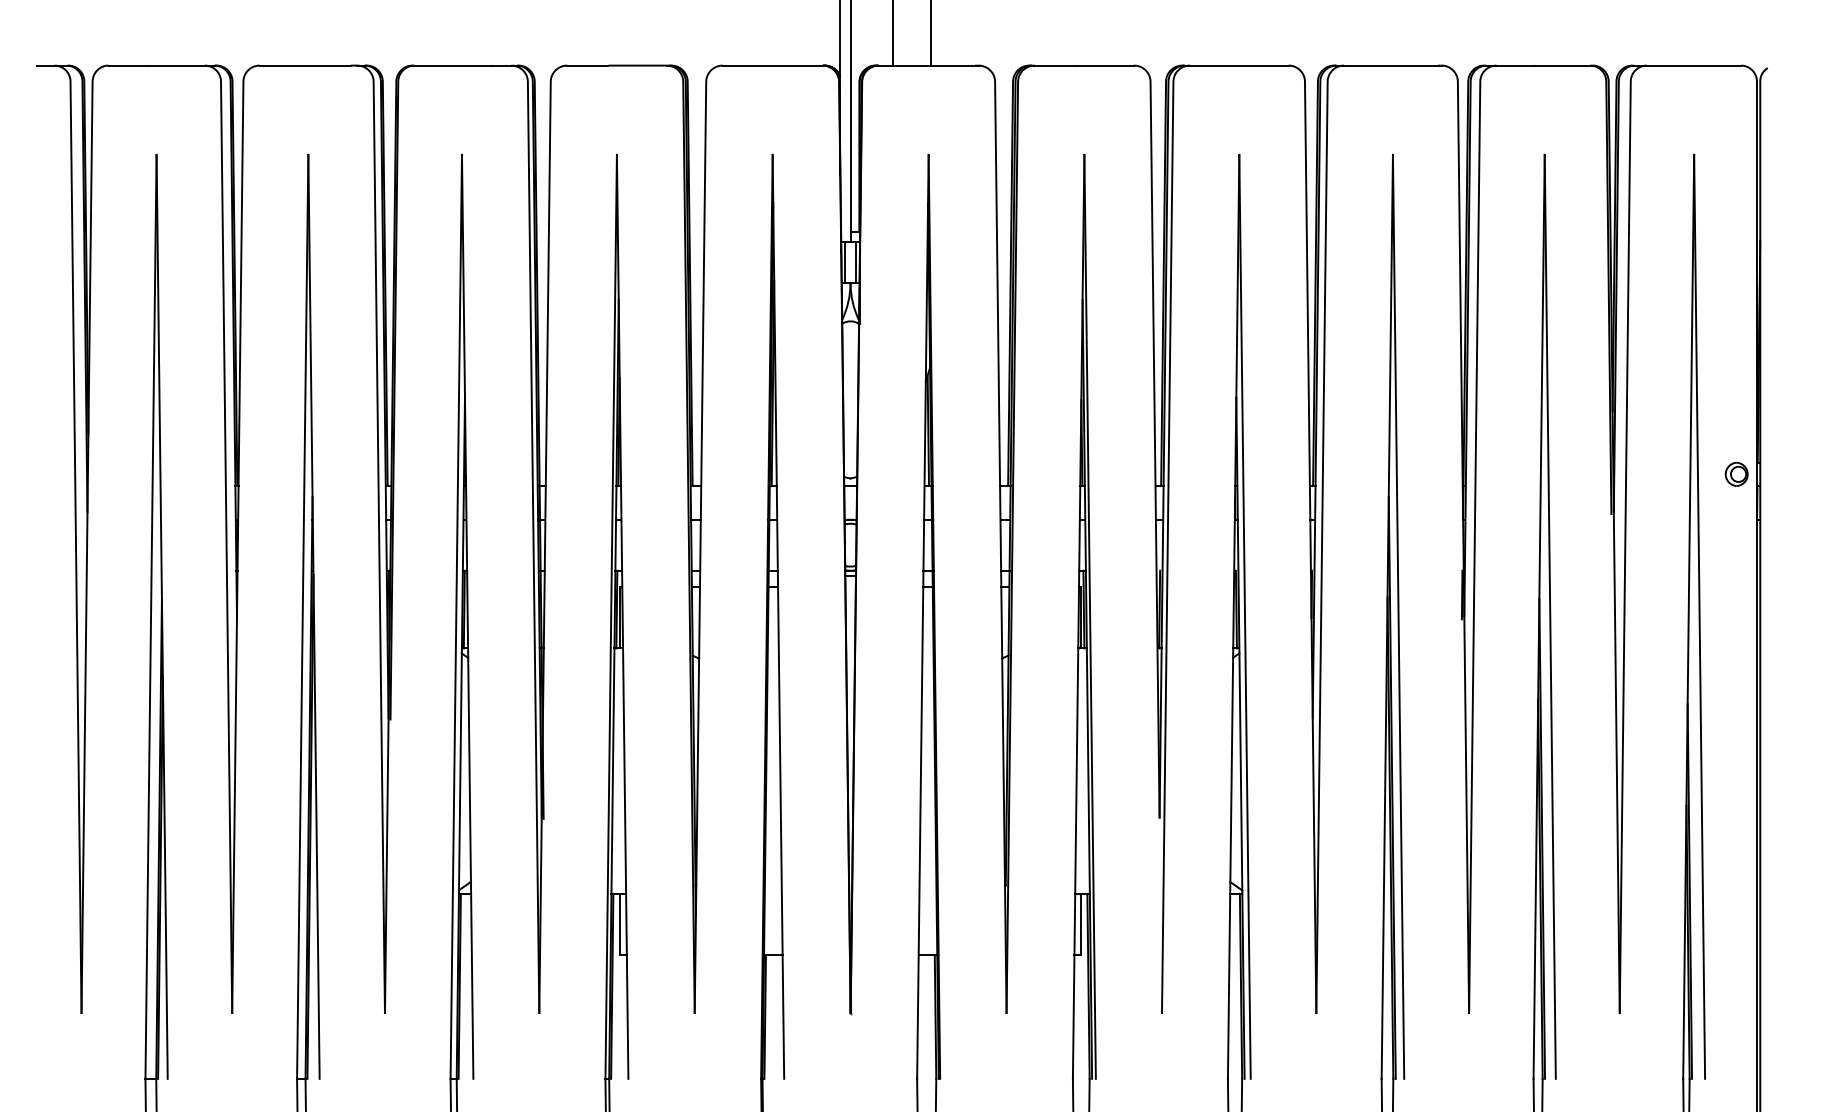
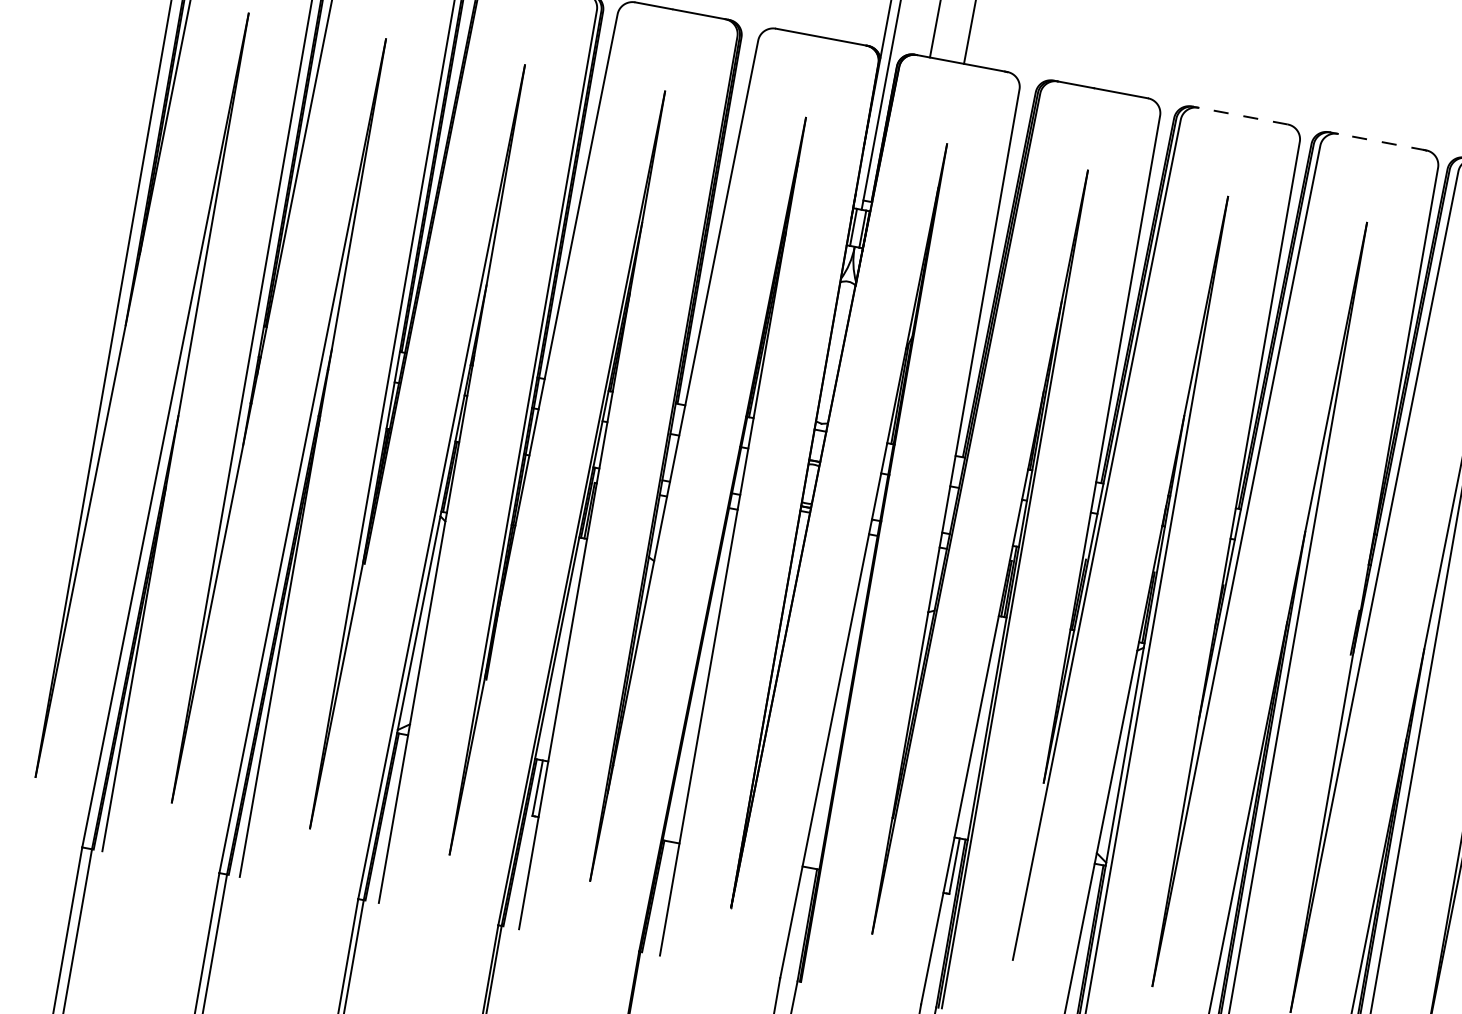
line: (1238, 65) -> (1242, 115), solid -> dashed
line: (1392, 65) -> (1381, 141), solid -> dashed

